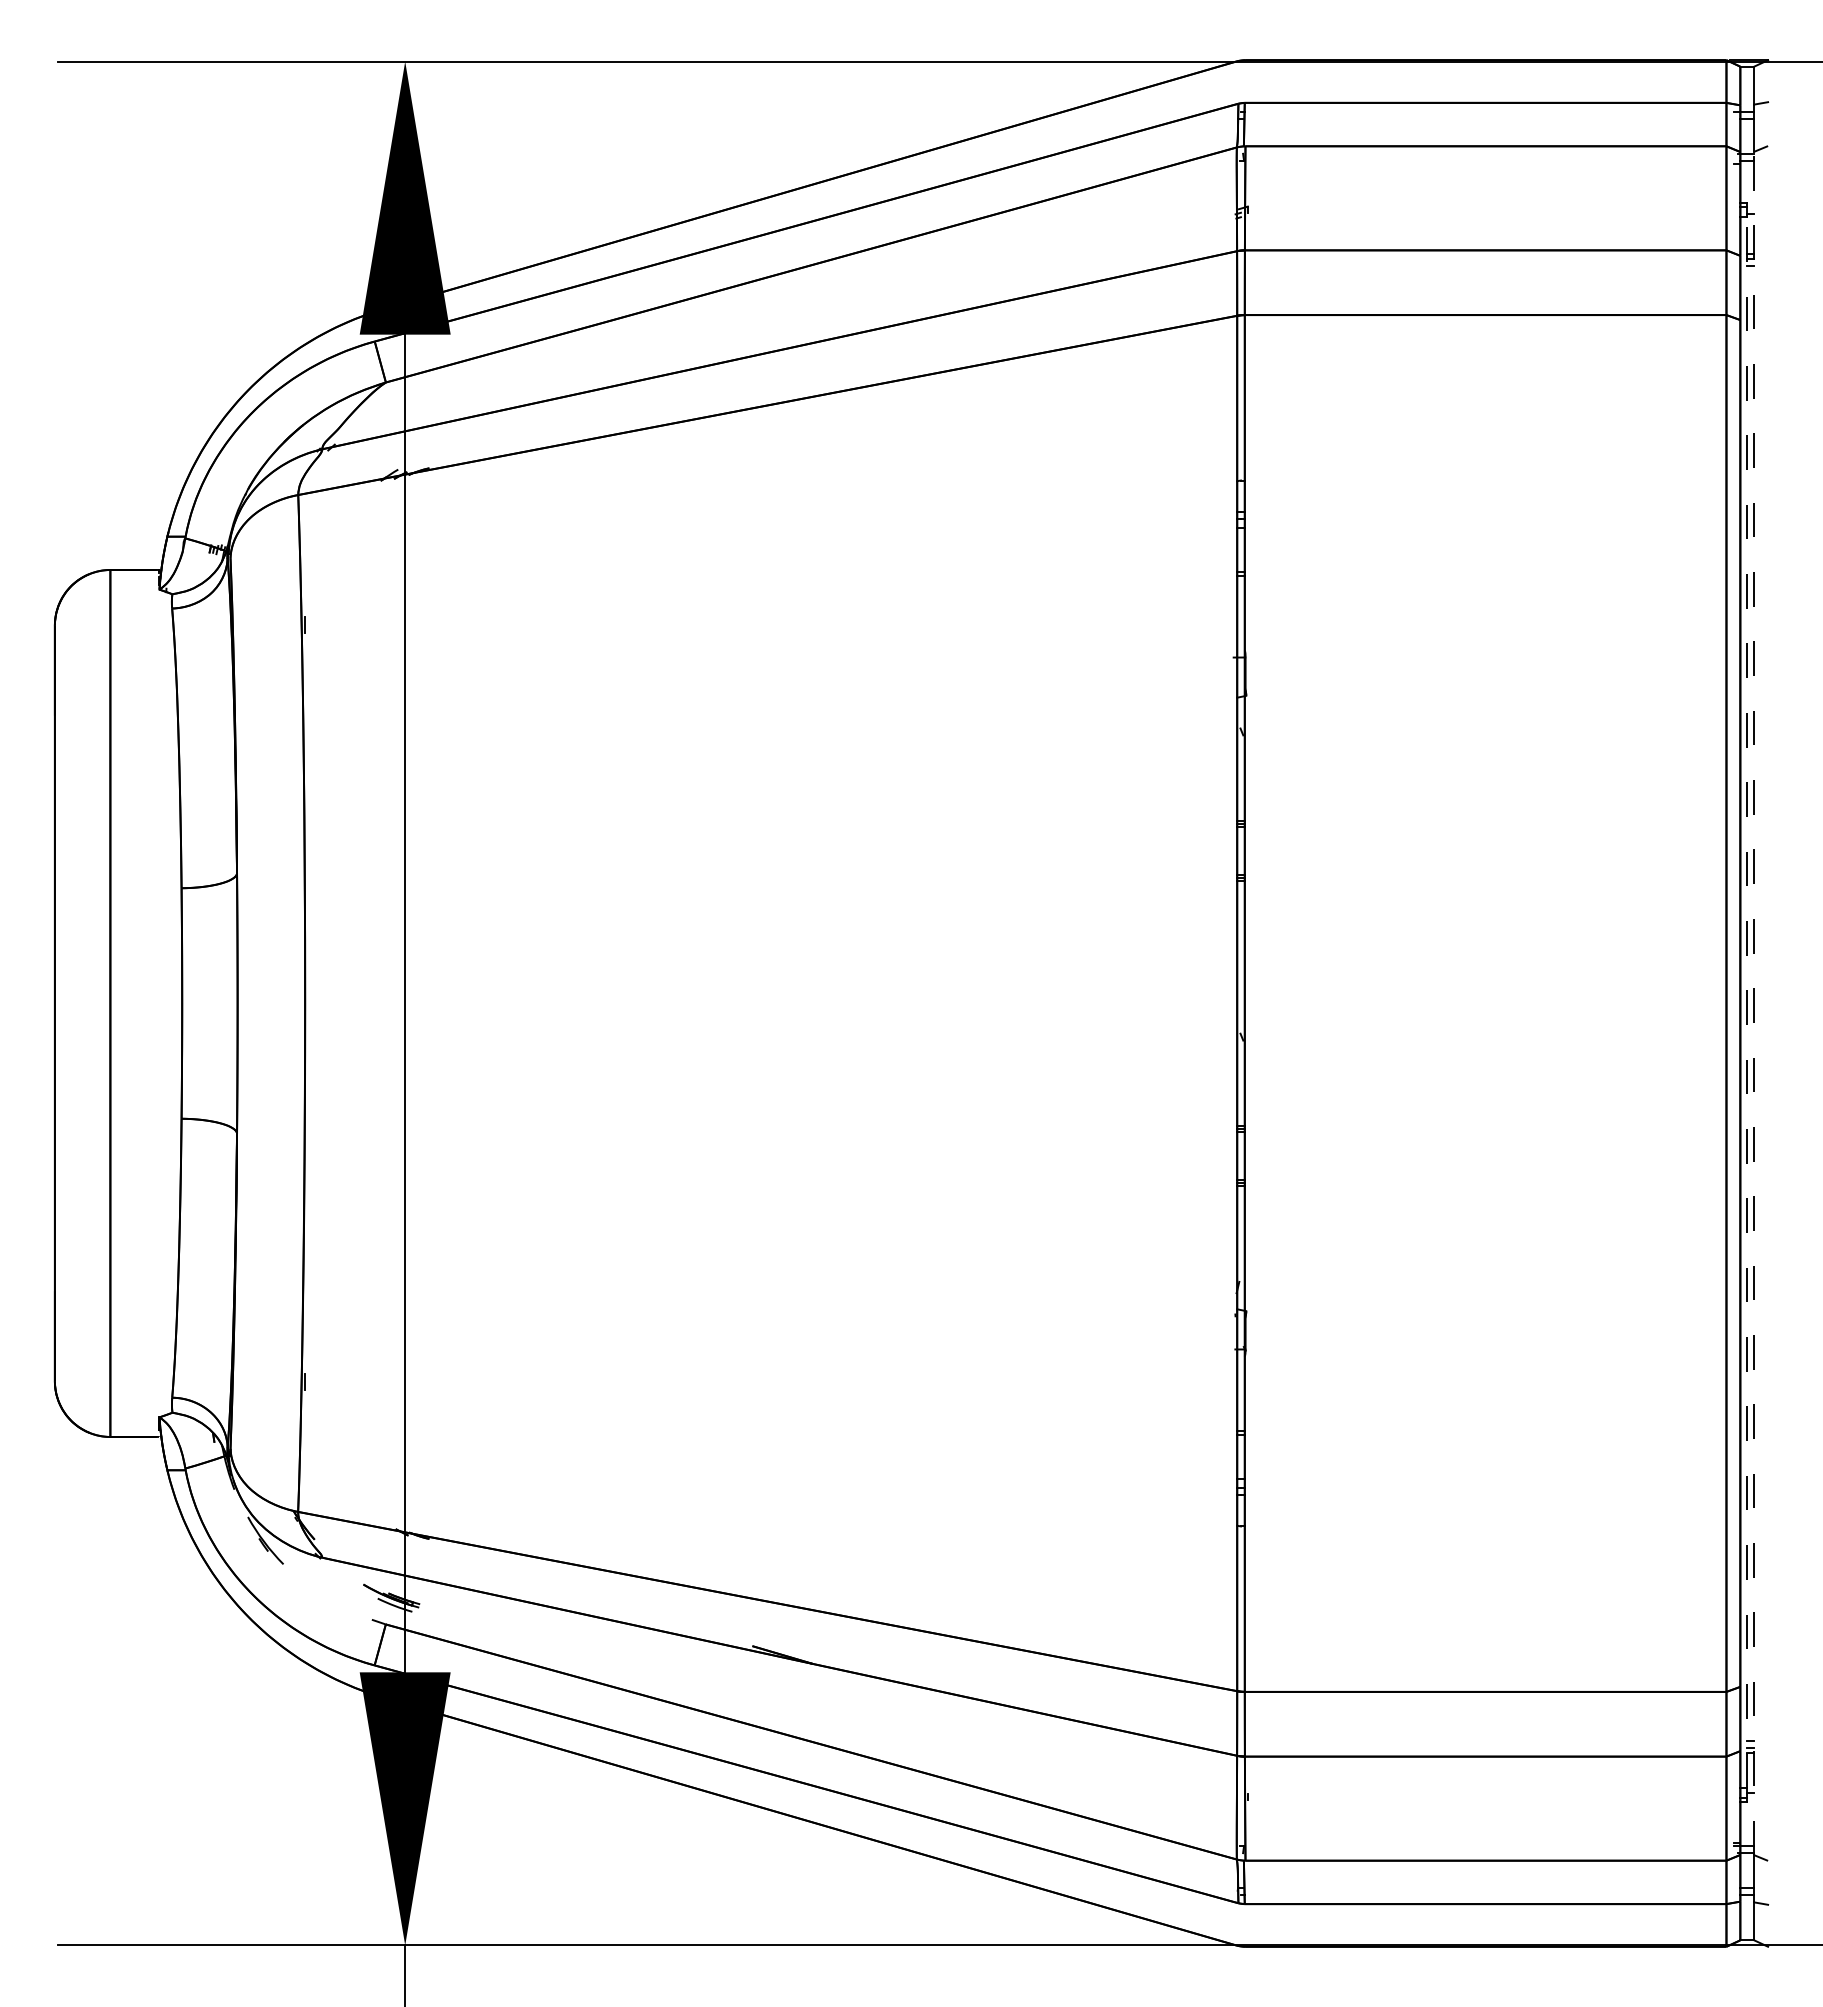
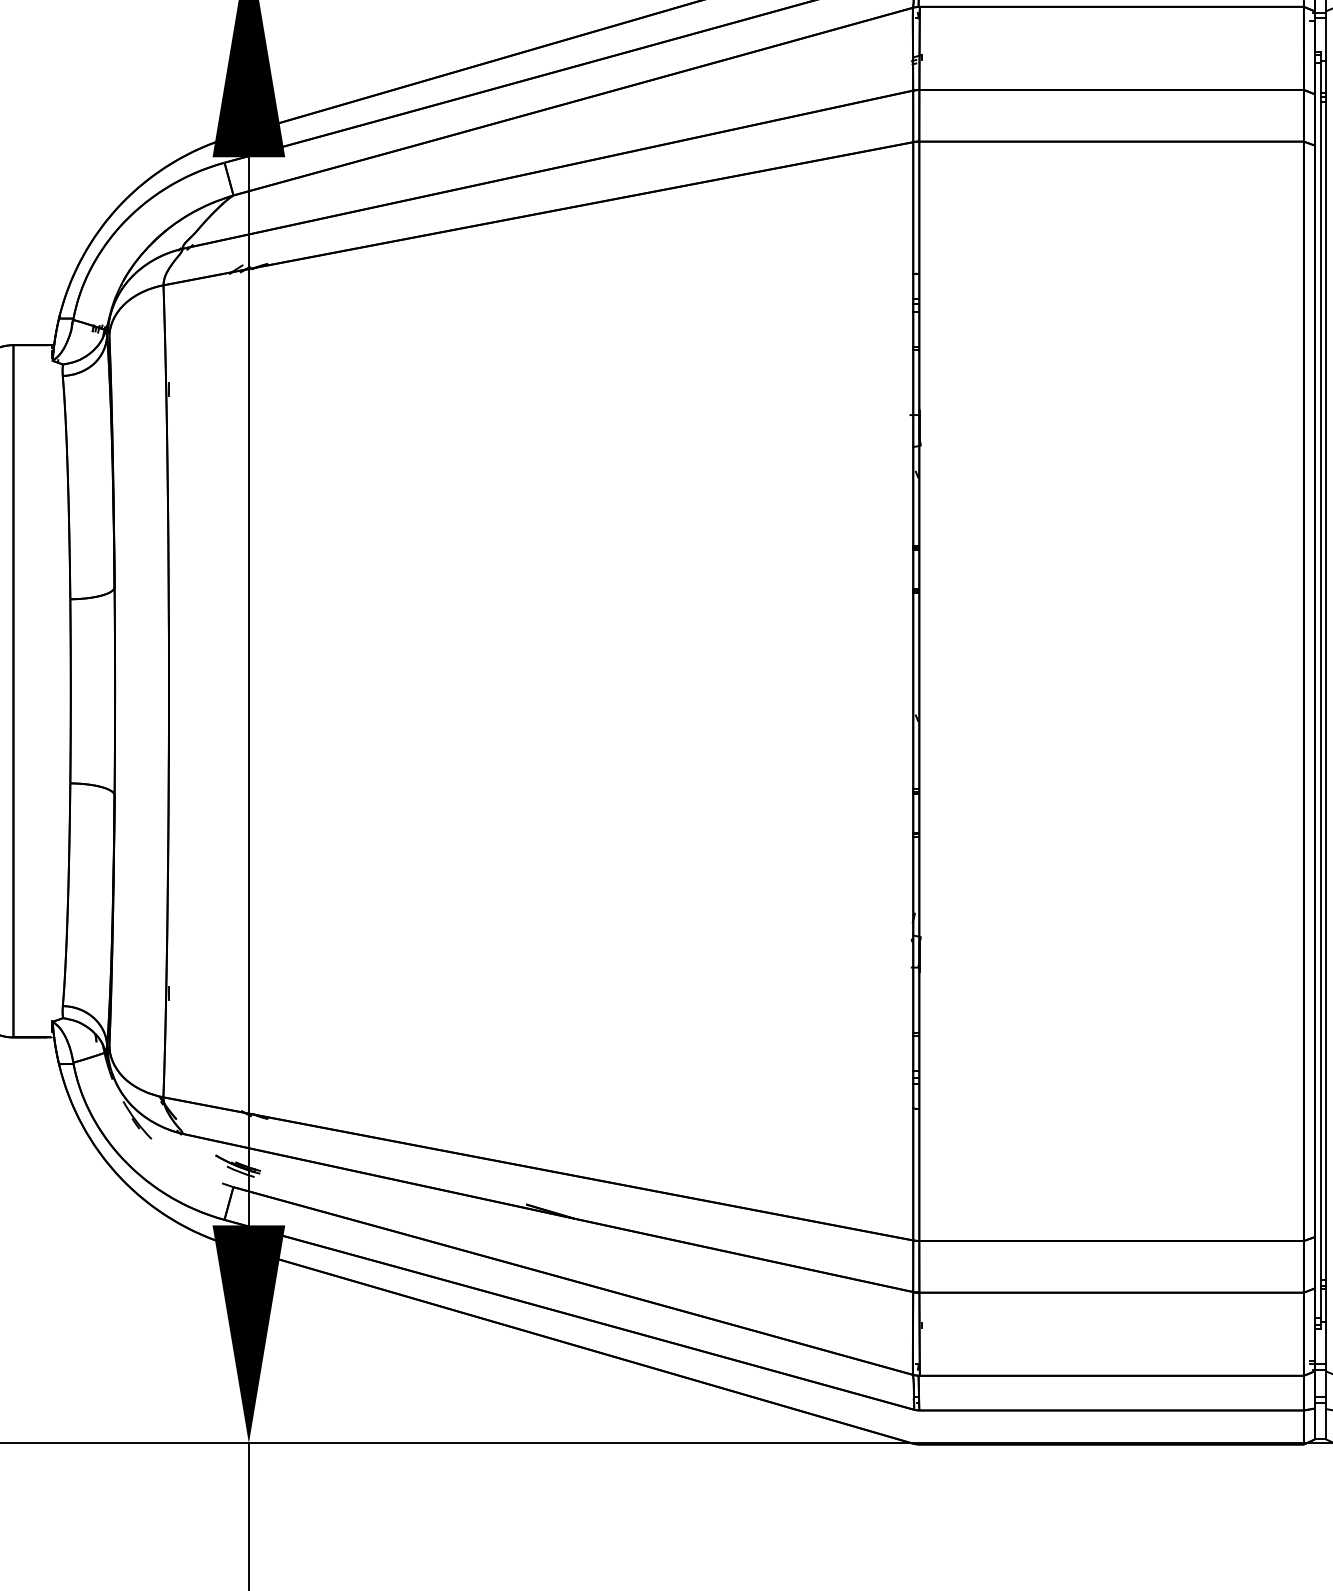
line: (1747, 1002) -> (1320, 690), dashed -> solid
line: (1754, 1003) -> (1326, 691), dashed -> solid

